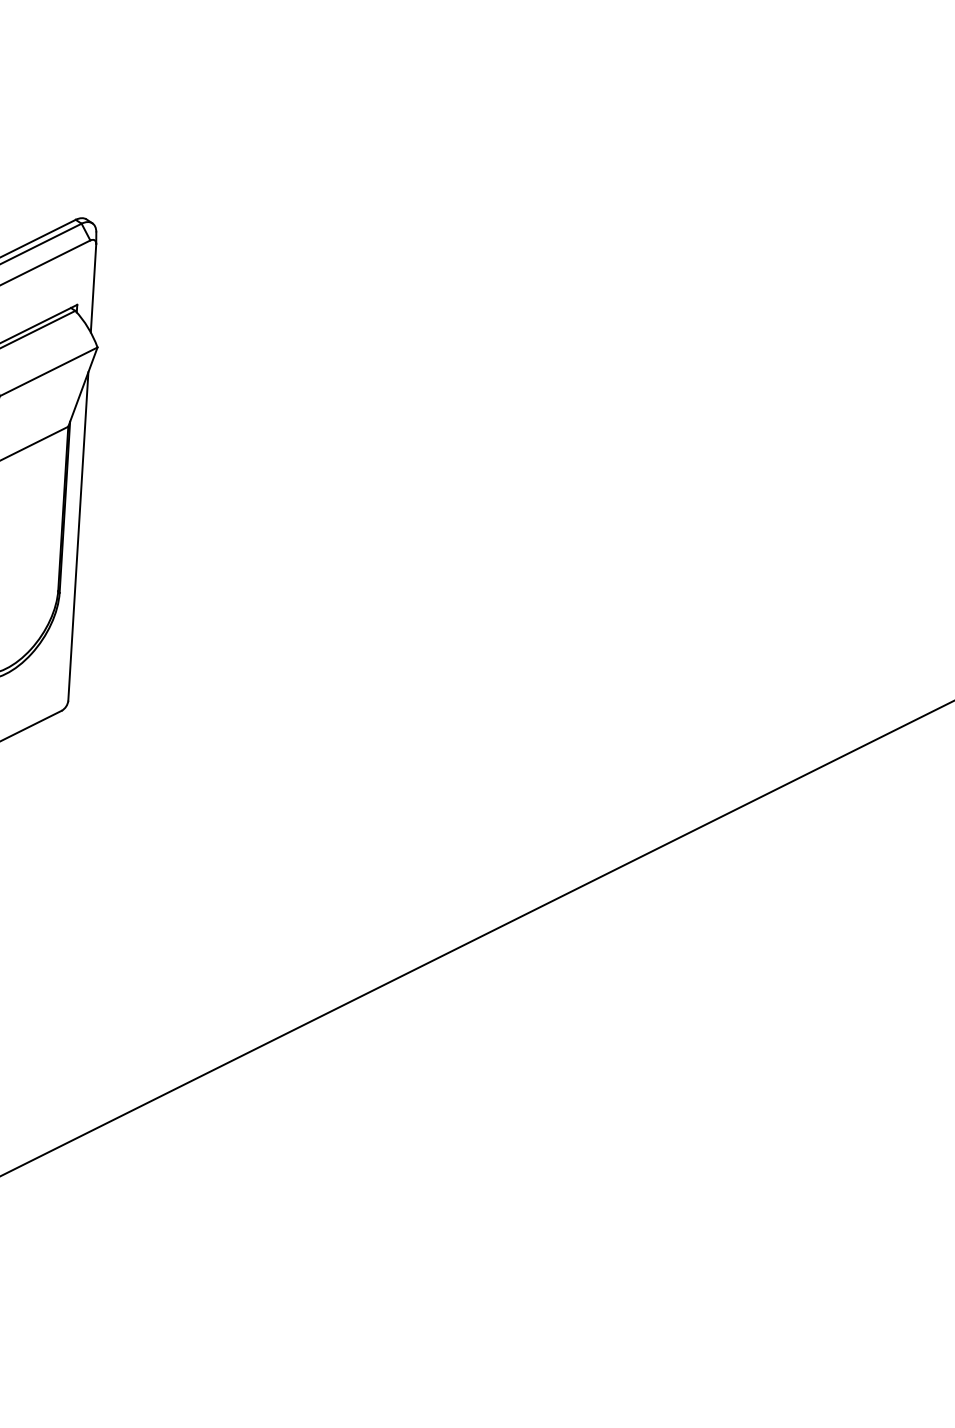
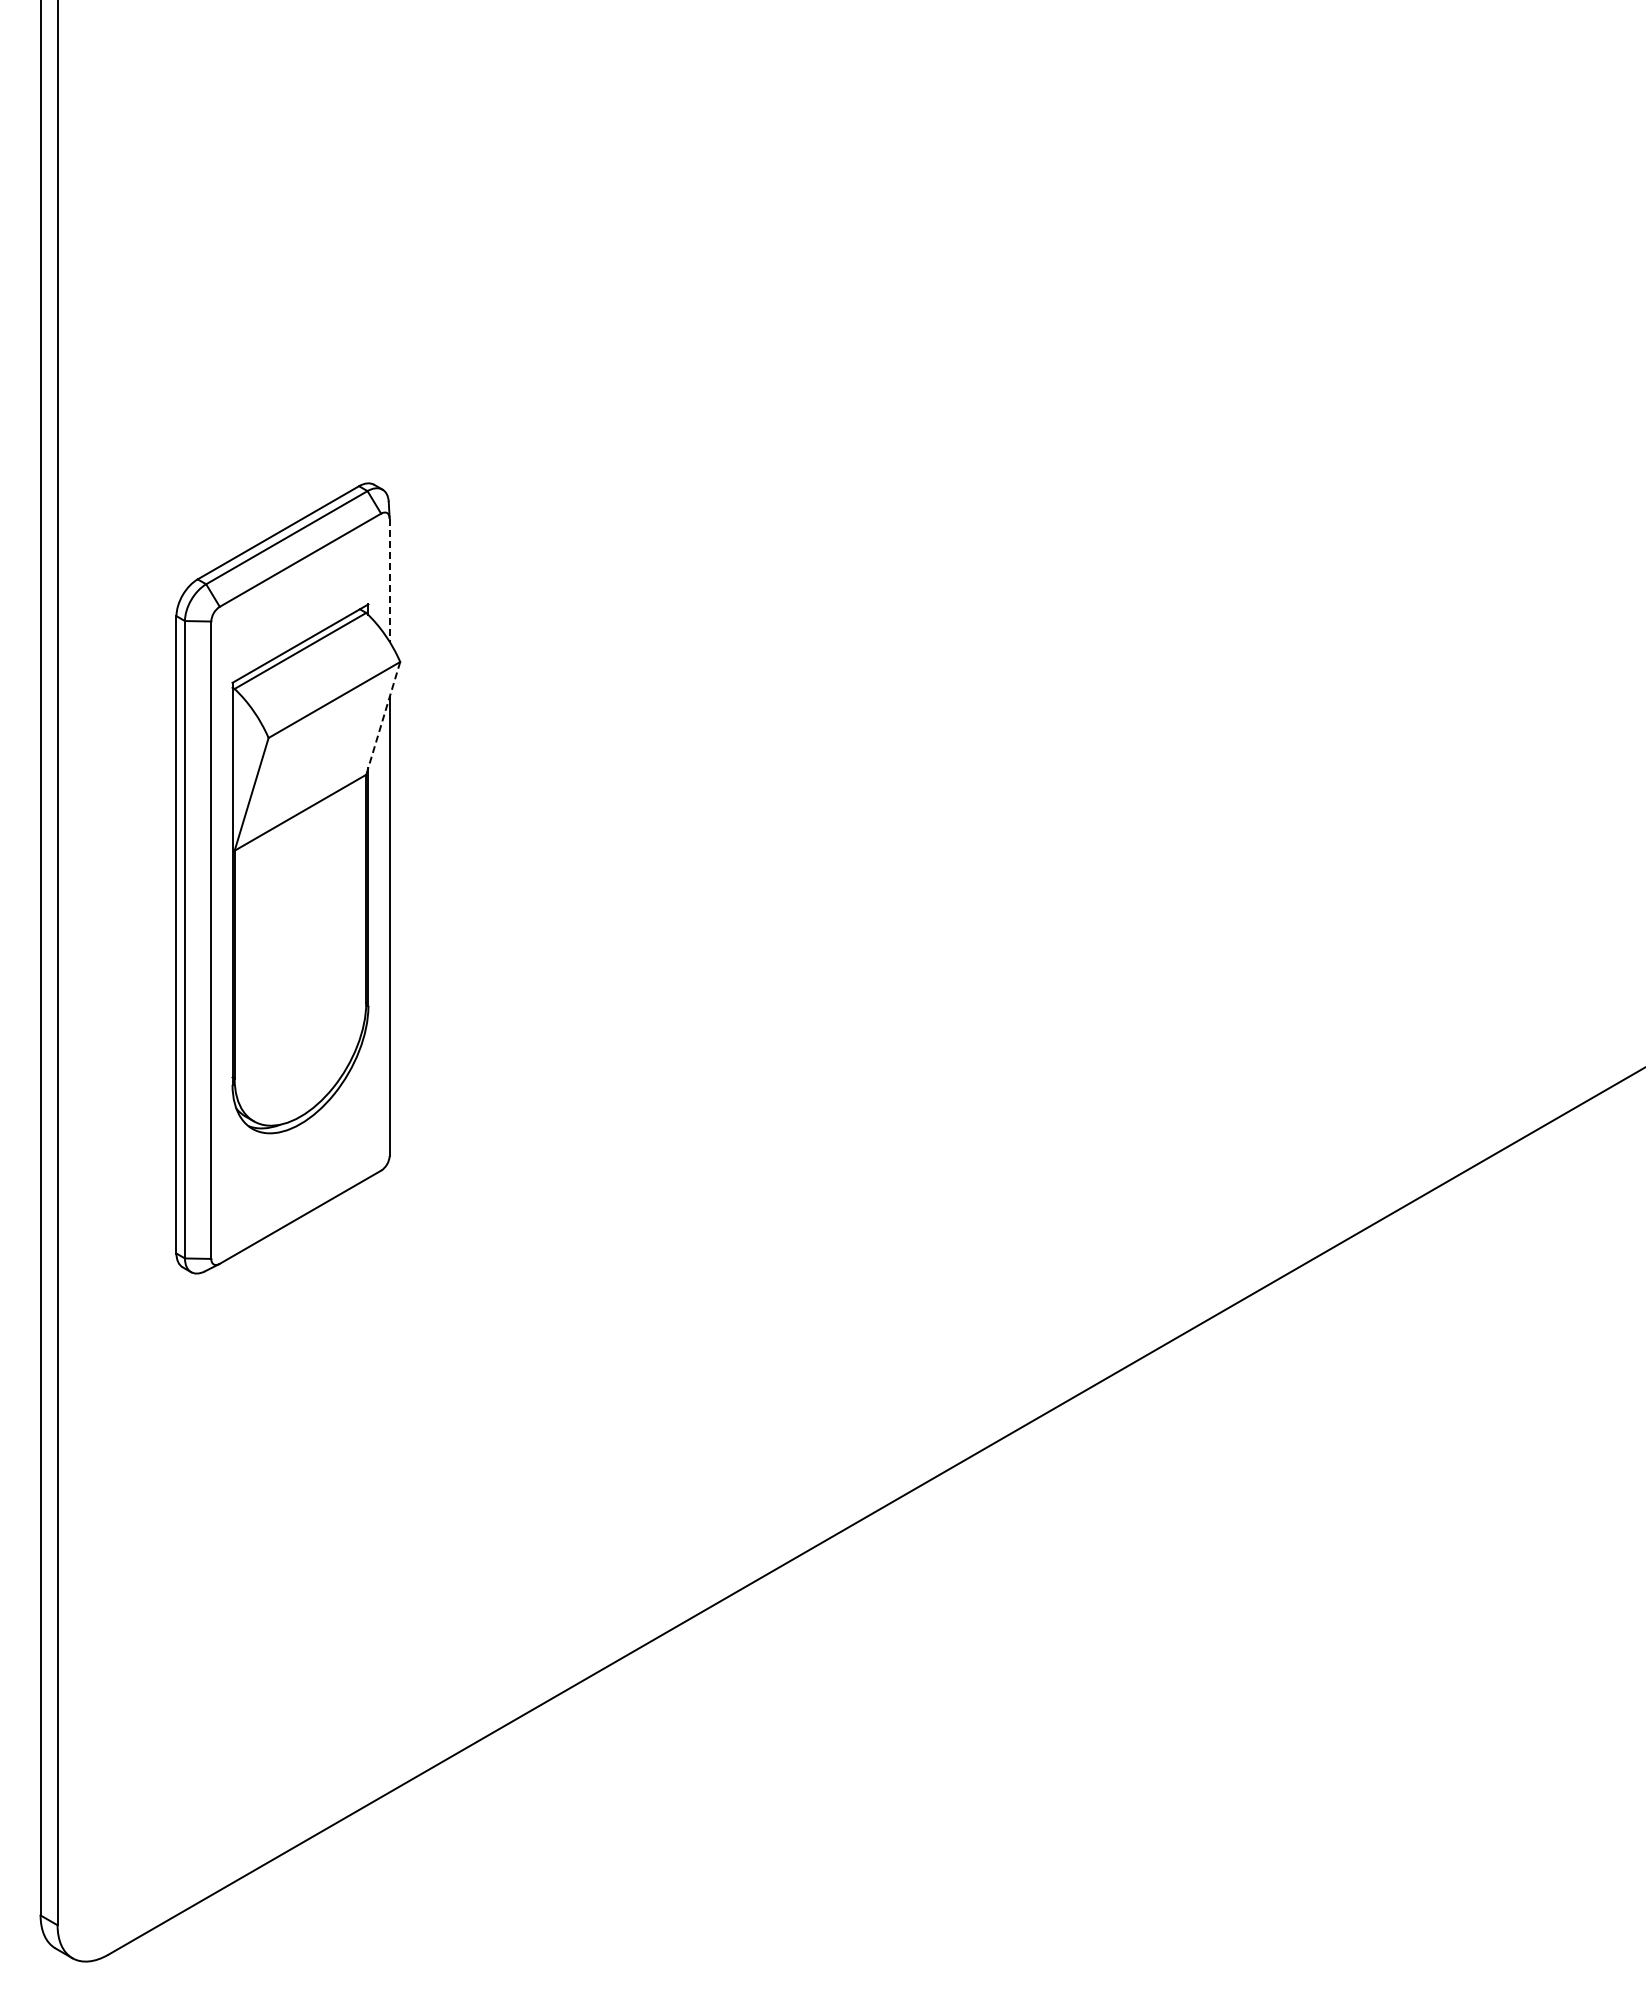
line: (93, 288) -> (389, 580), solid -> dashed
line: (83, 387) -> (383, 718), solid -> dashed

